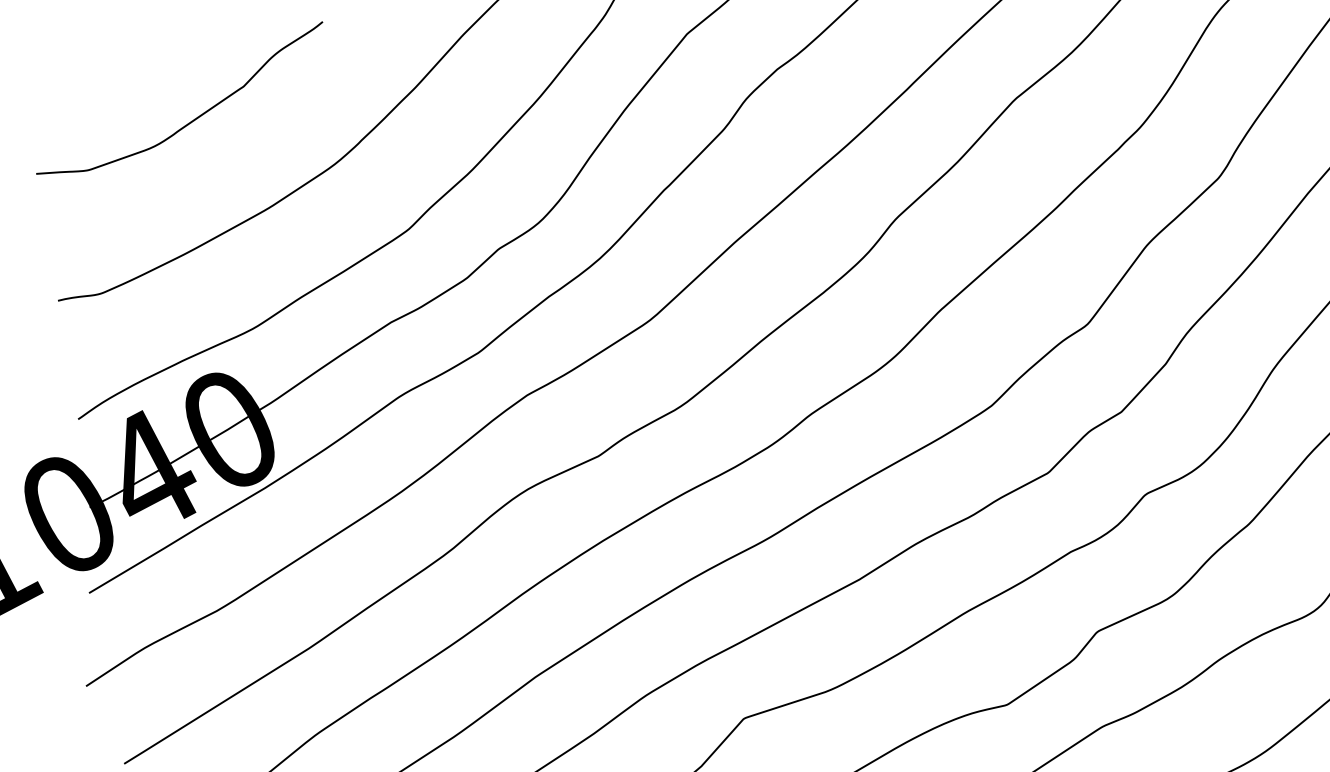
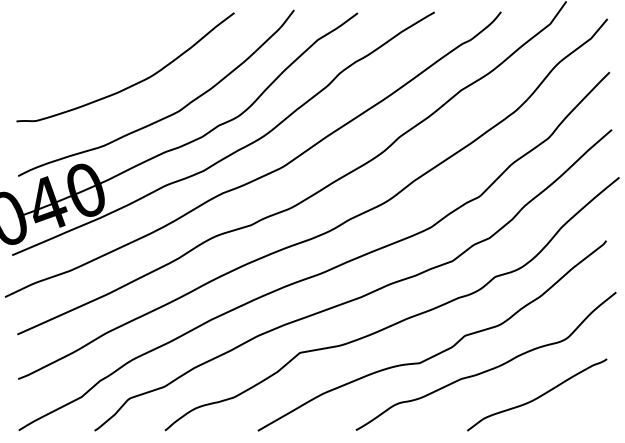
curve: (192, 118) -> (88, 47), removed

